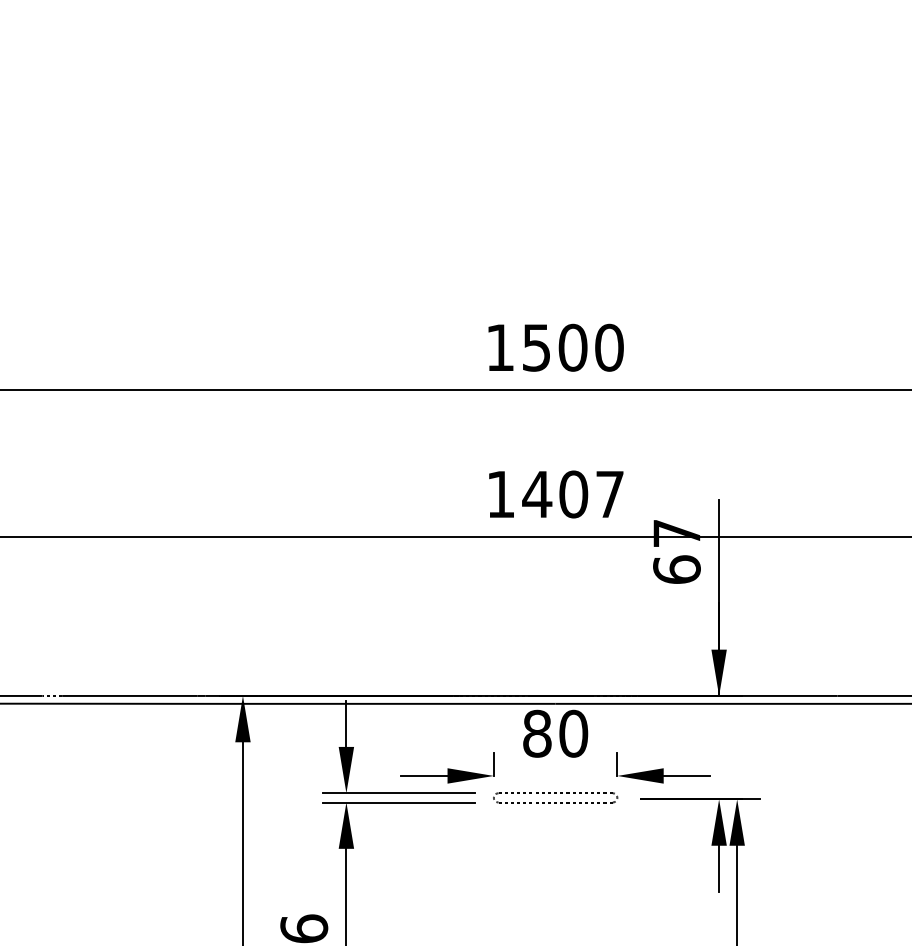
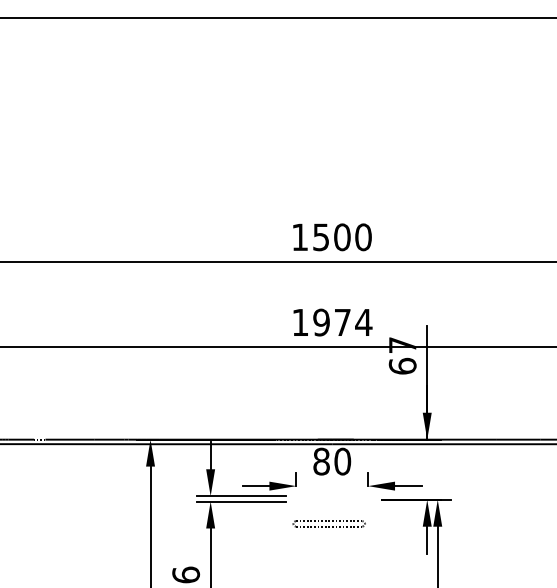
text: (573, 494) -> (342, 322), 1407 -> 1974
part: (554, 797) -> (328, 523), moved

